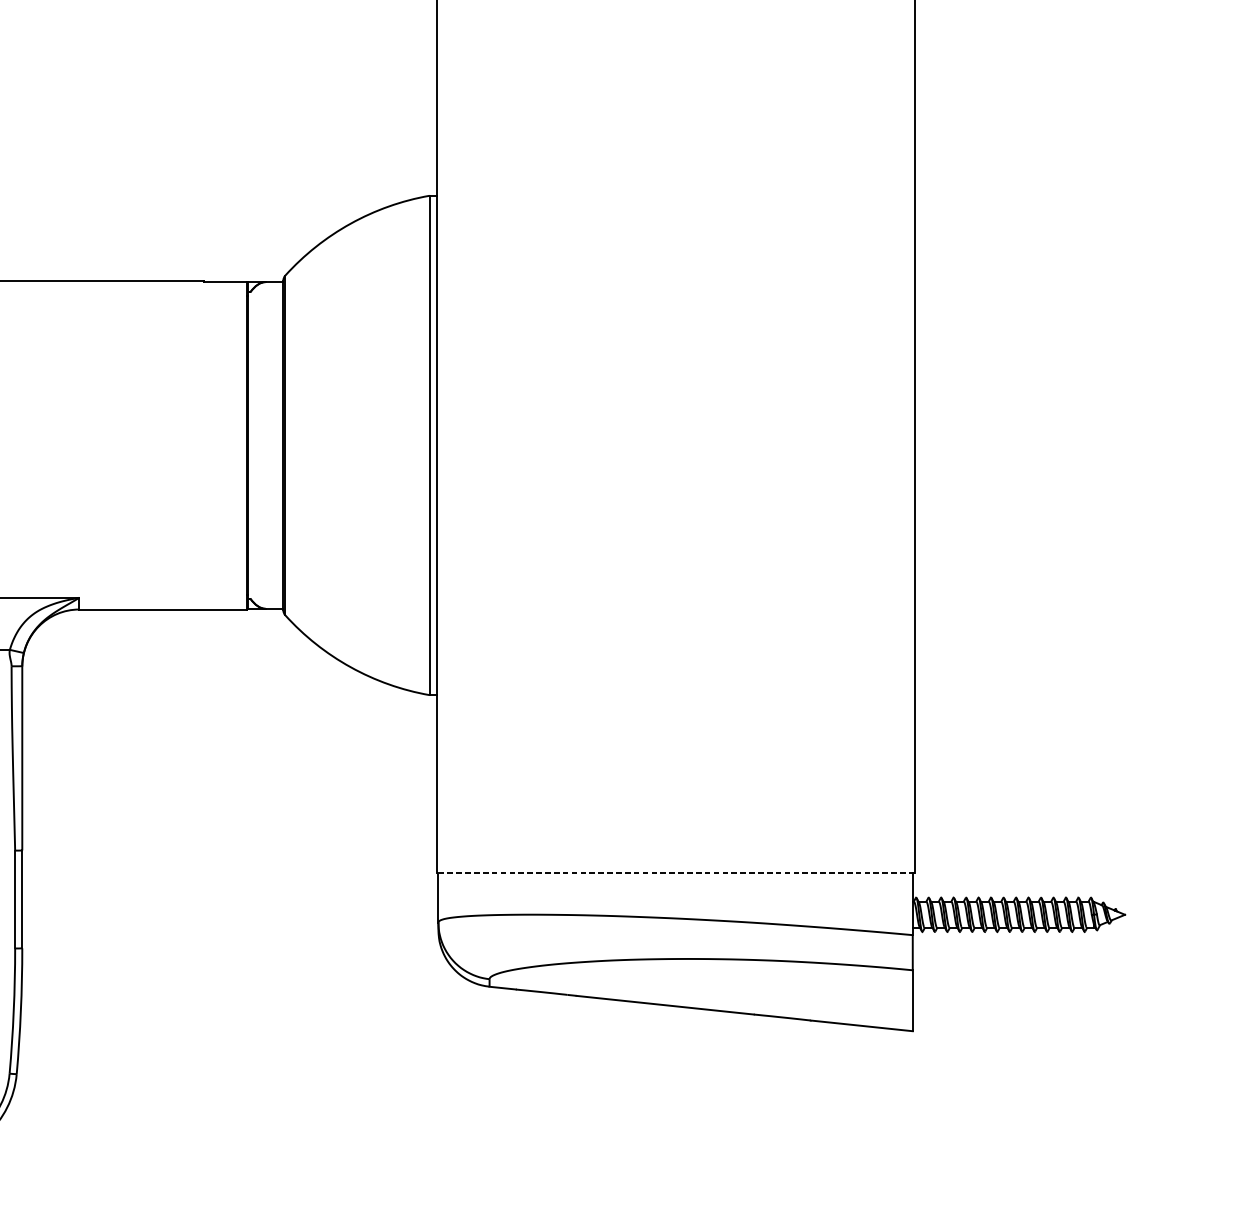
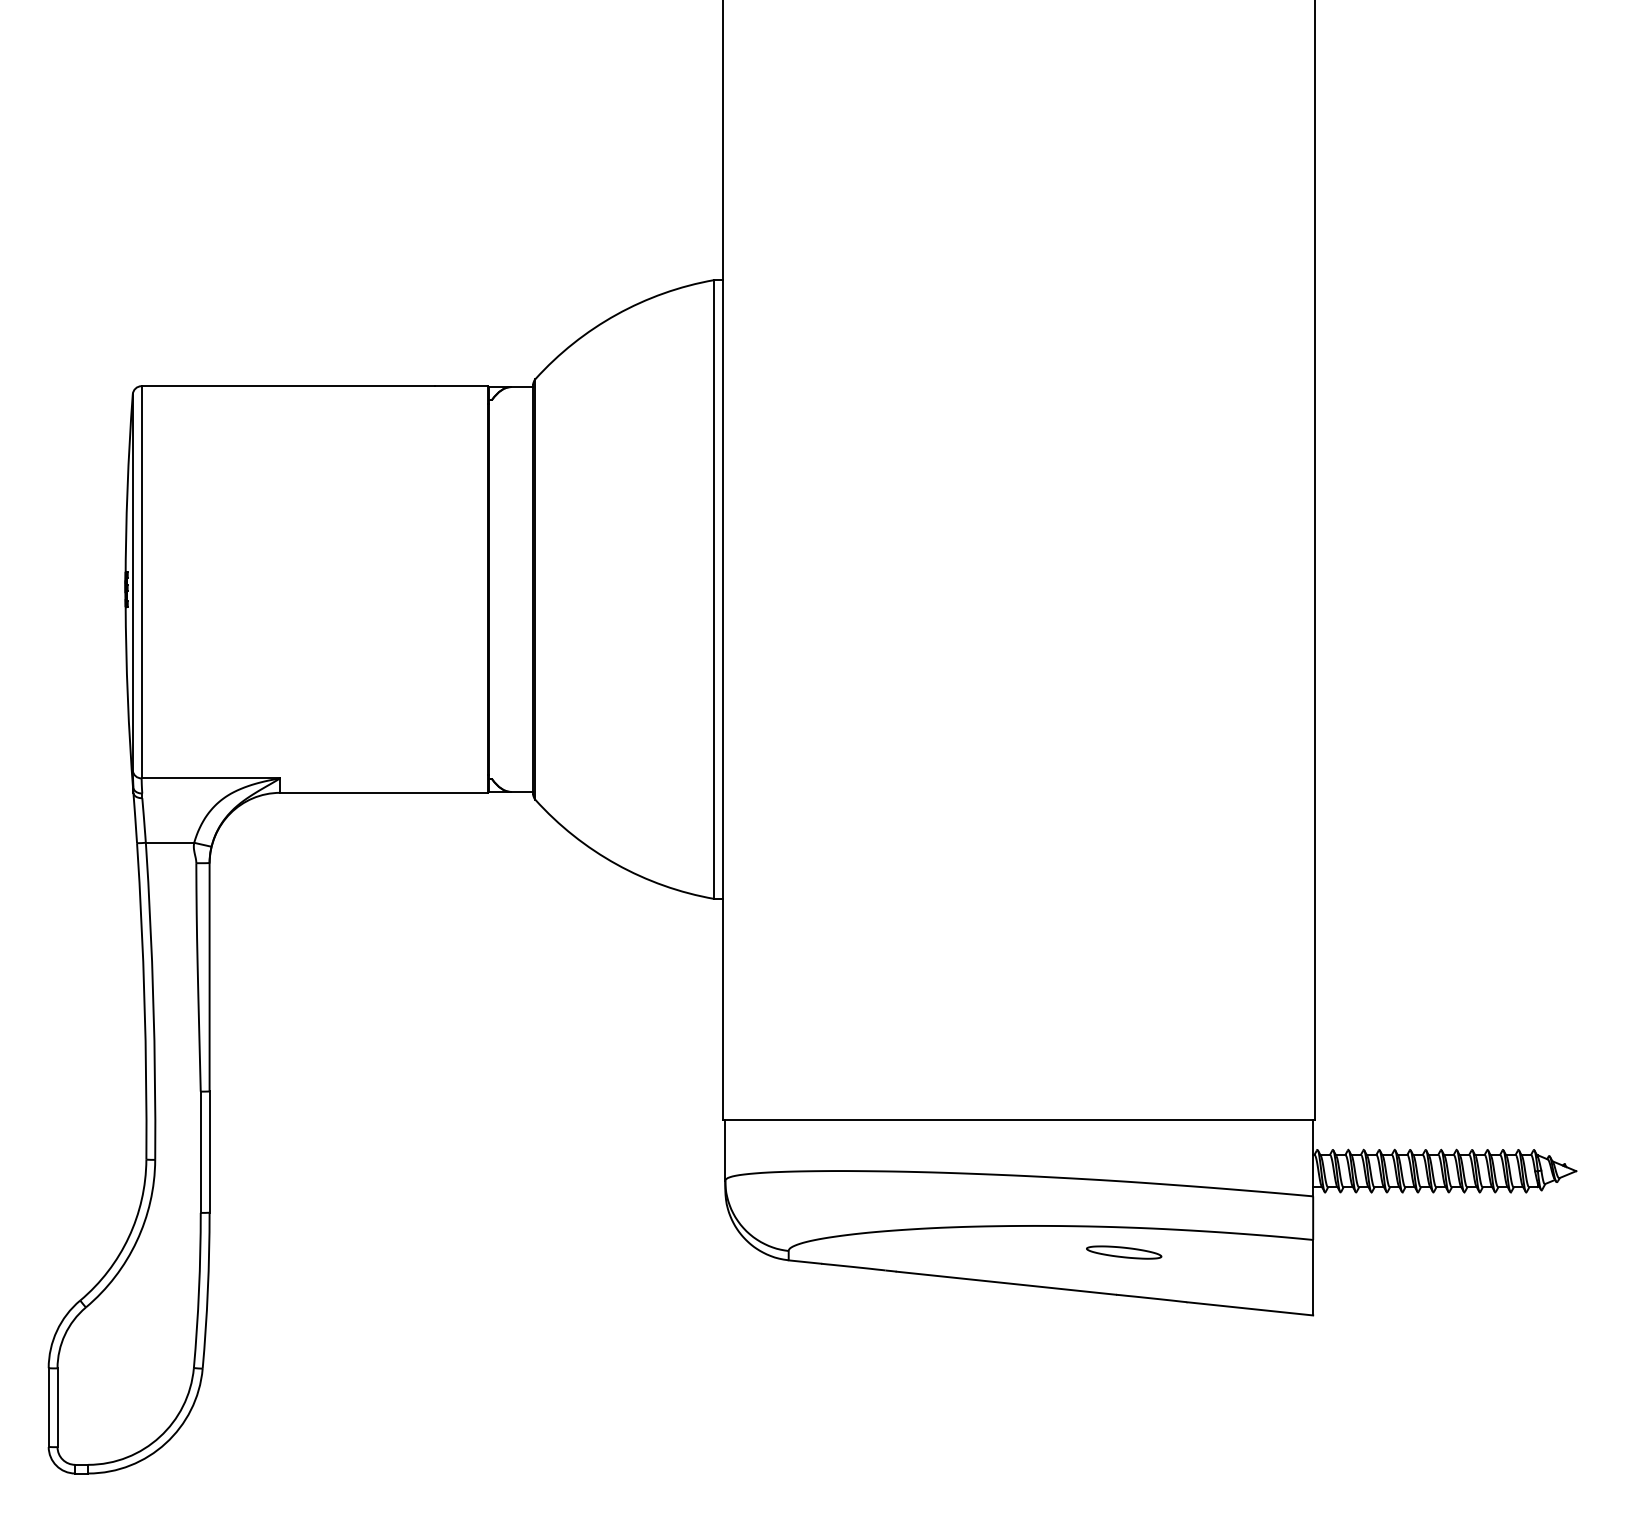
line: (675, 873) -> (1018, 1119), dashed -> solid
part: (760, 980) -> (1124, 1252), added

